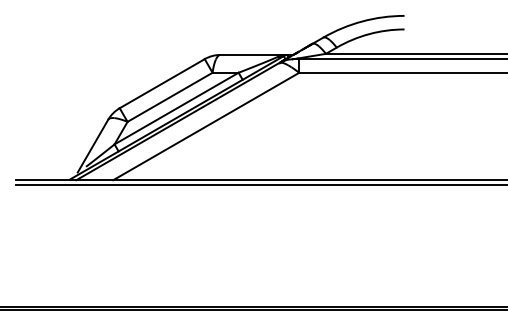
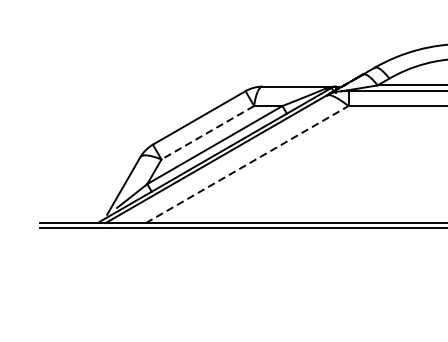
line: (169, 97) -> (207, 132), solid -> dashed
line: (206, 126) -> (247, 164), solid -> dashed

